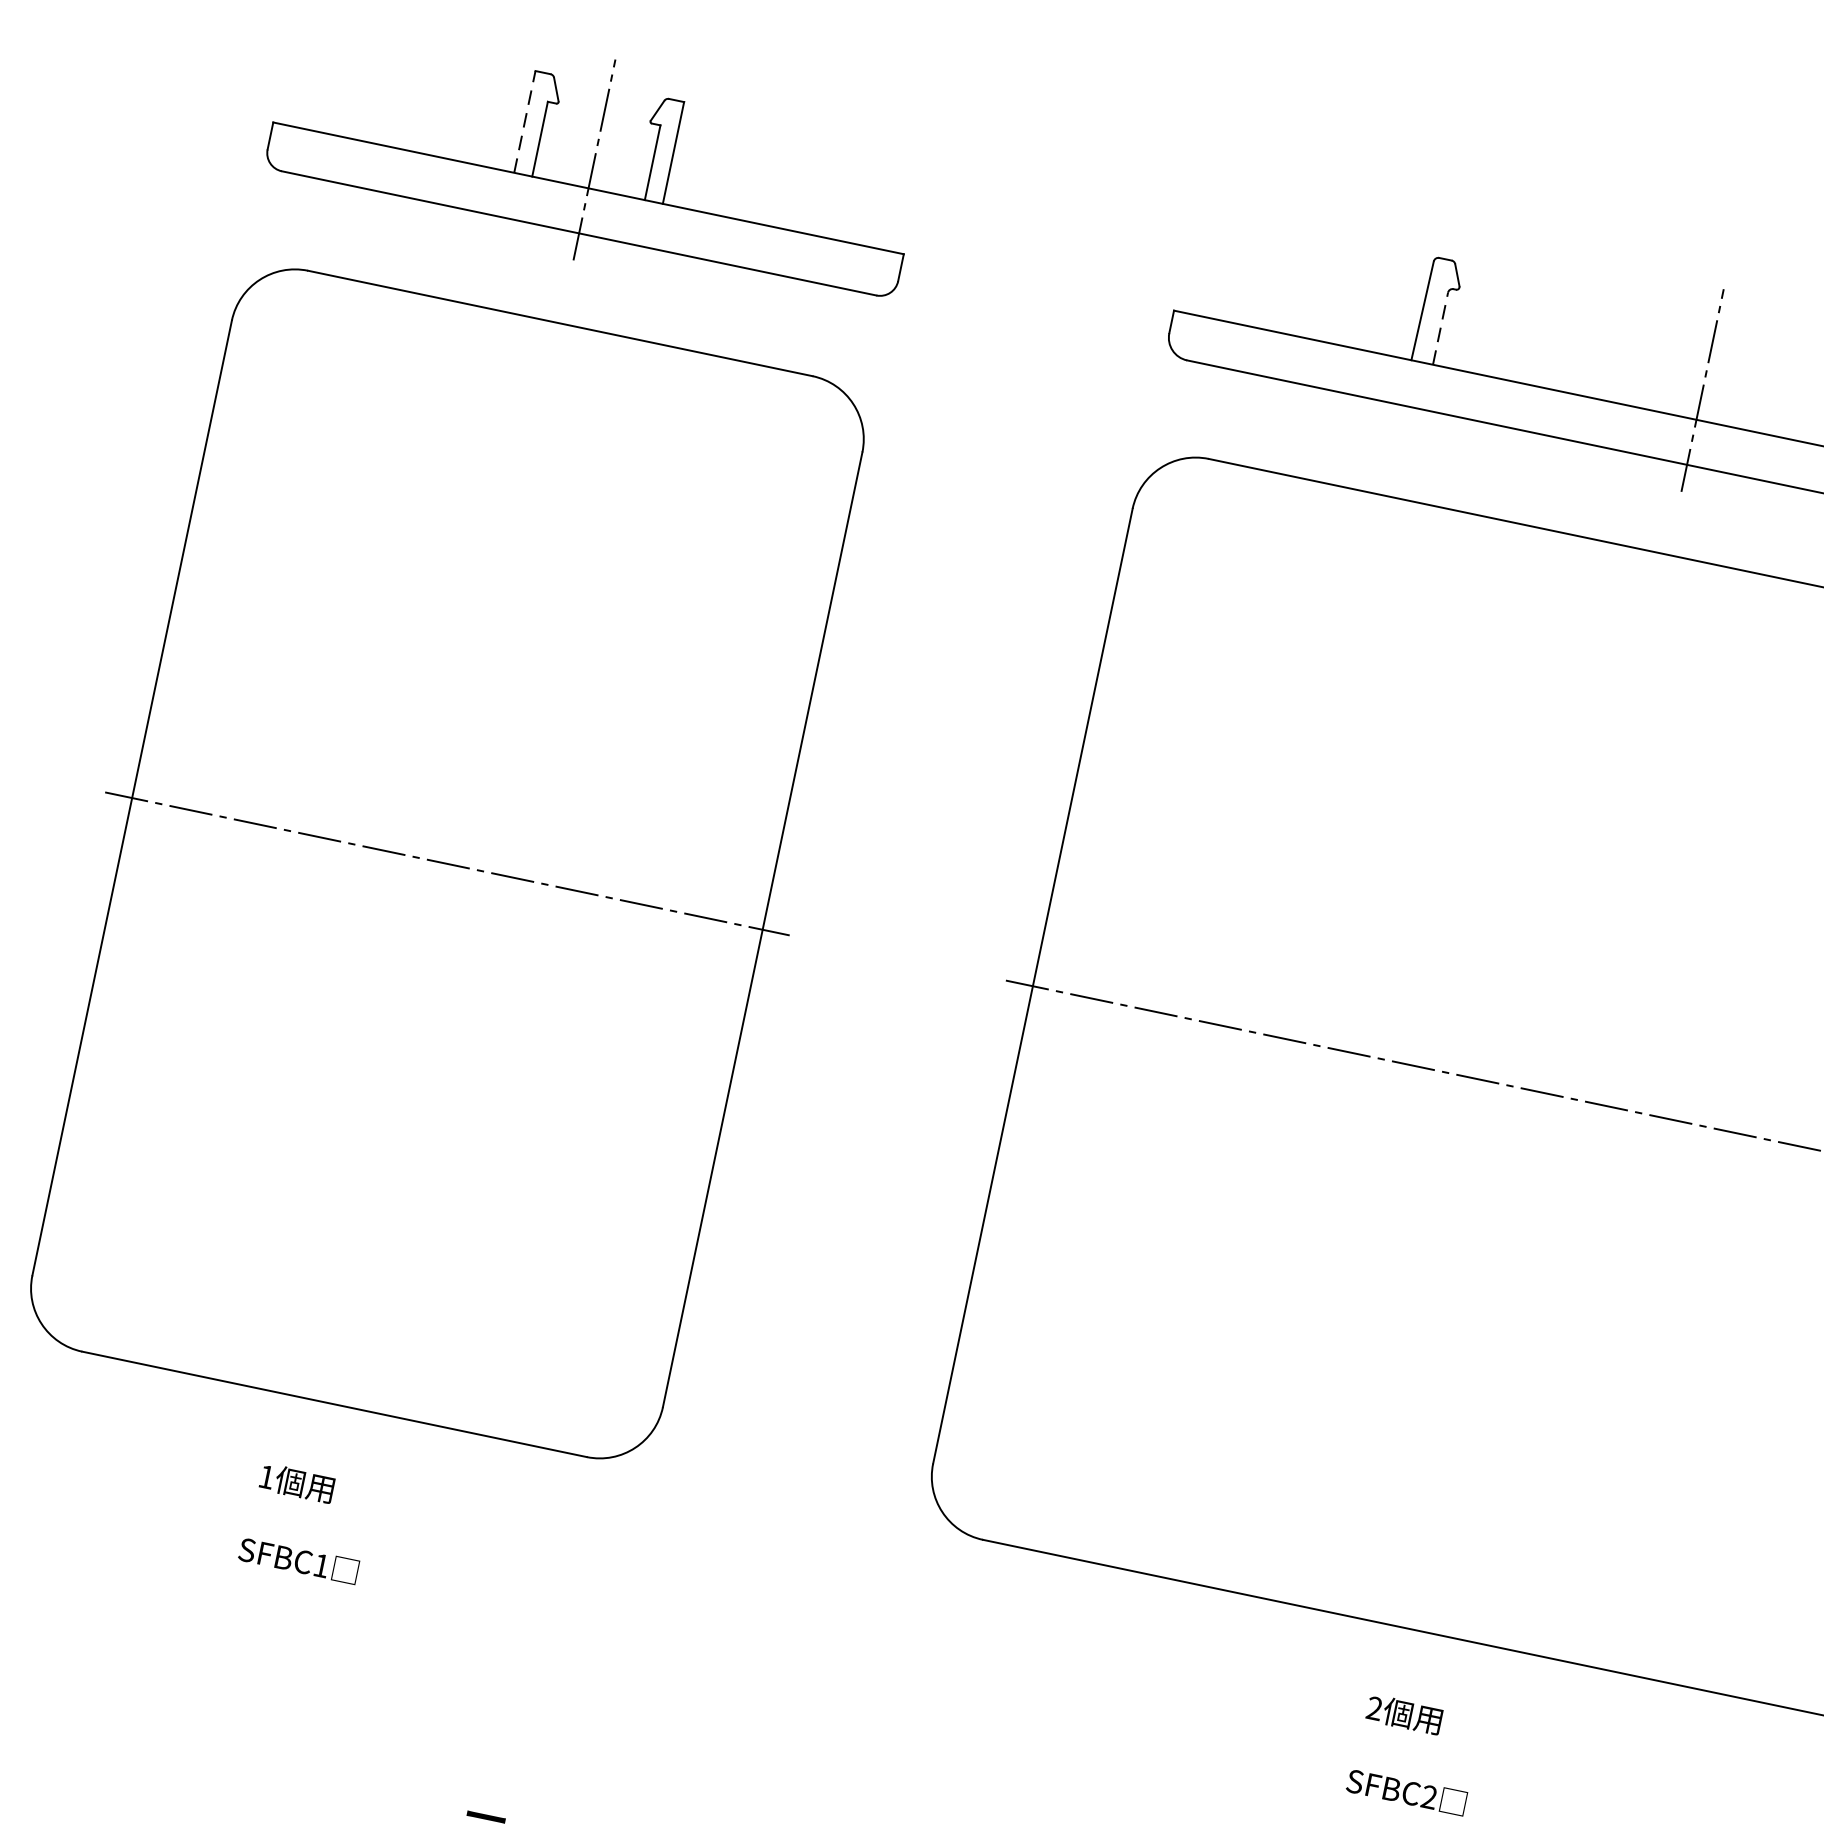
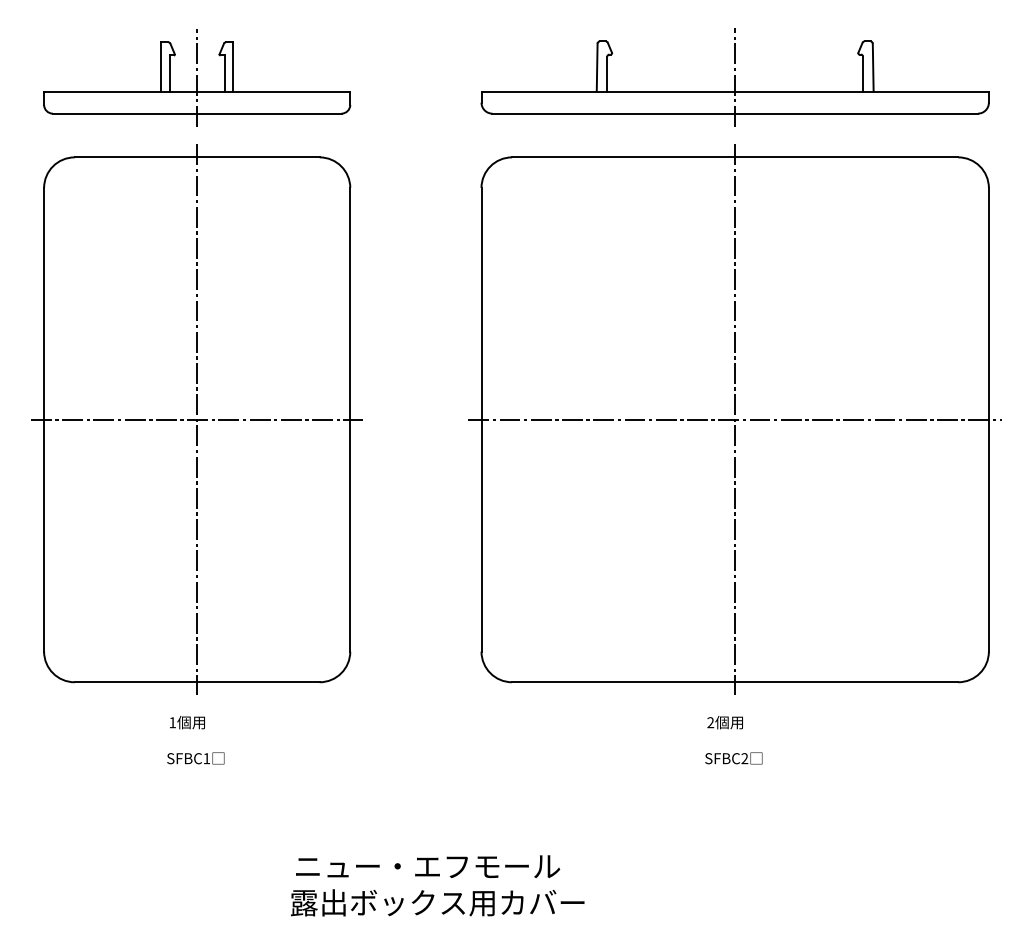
line: (525, 122) -> (161, 67), dashed -> solid
line: (1441, 327) -> (607, 73), dashed -> solid
line: (448, 863) -> (197, 419), added
line: (1556, 1094) -> (735, 419), added

